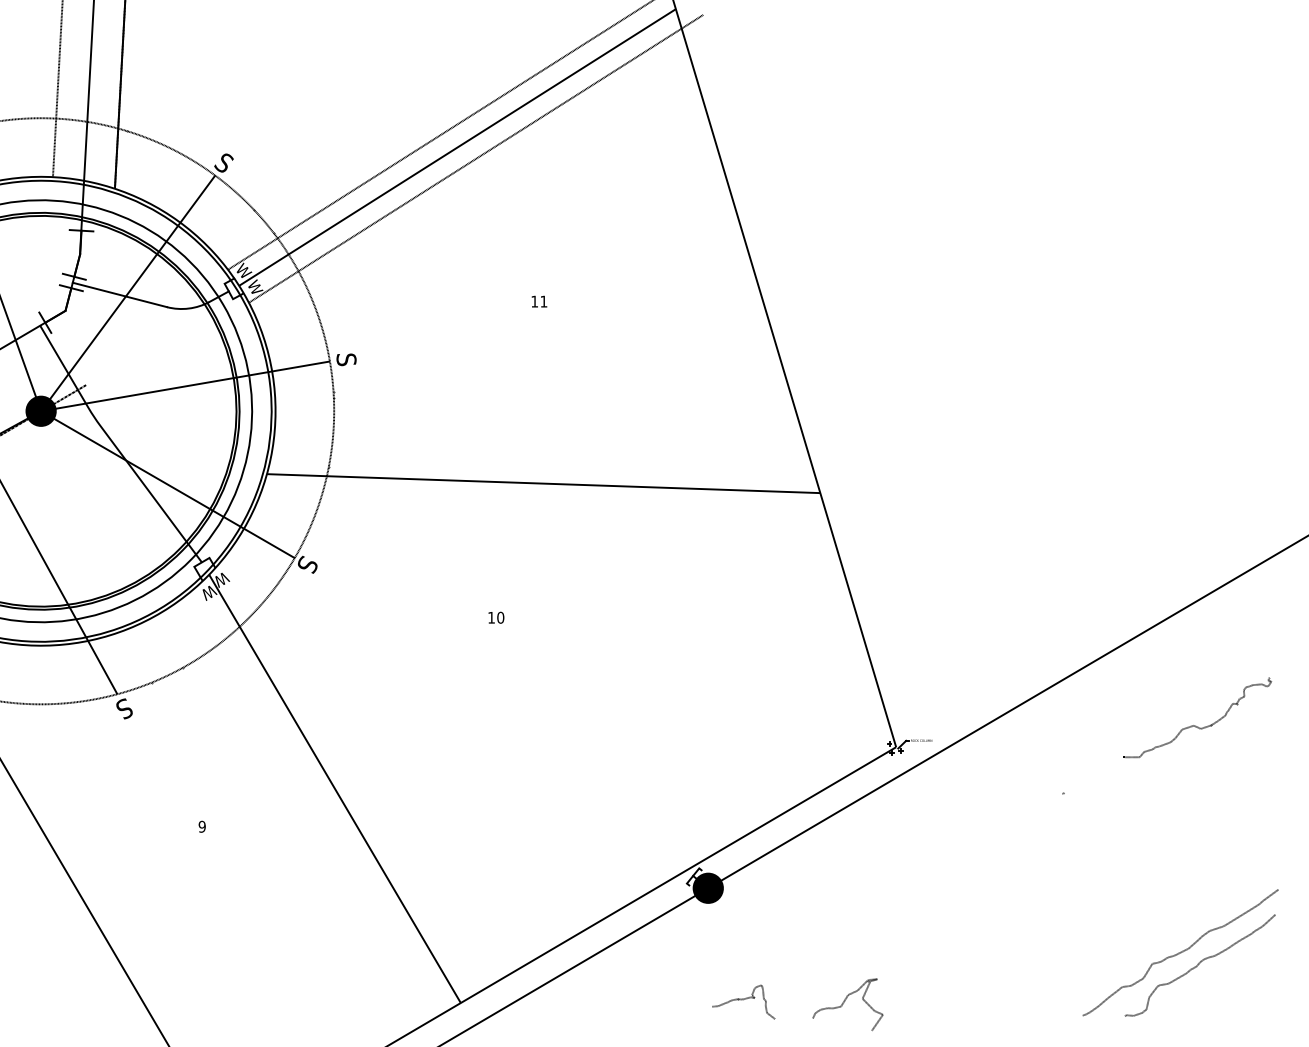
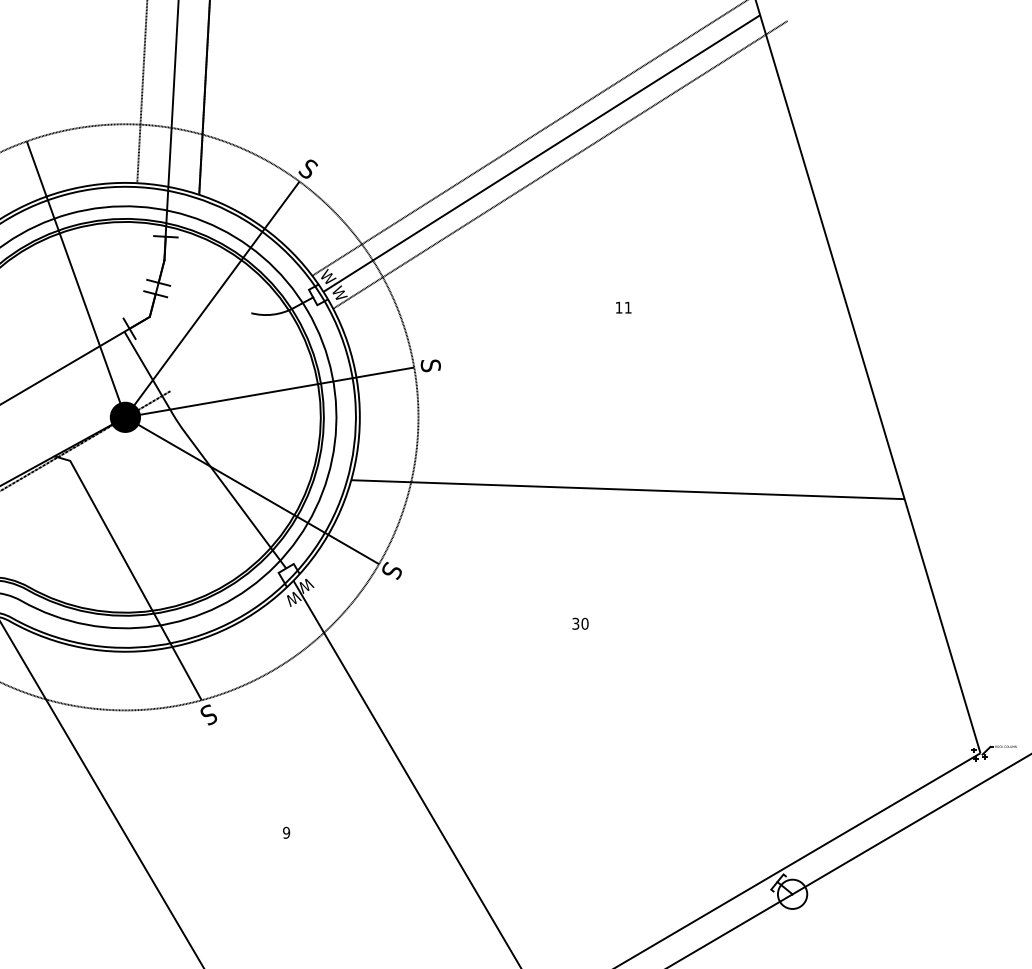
line: (119, 294) -> (203, 300), removed
text: (491, 617) -> (575, 623), 10 -> 30
fill: (707, 887) -> (791, 893), removed

